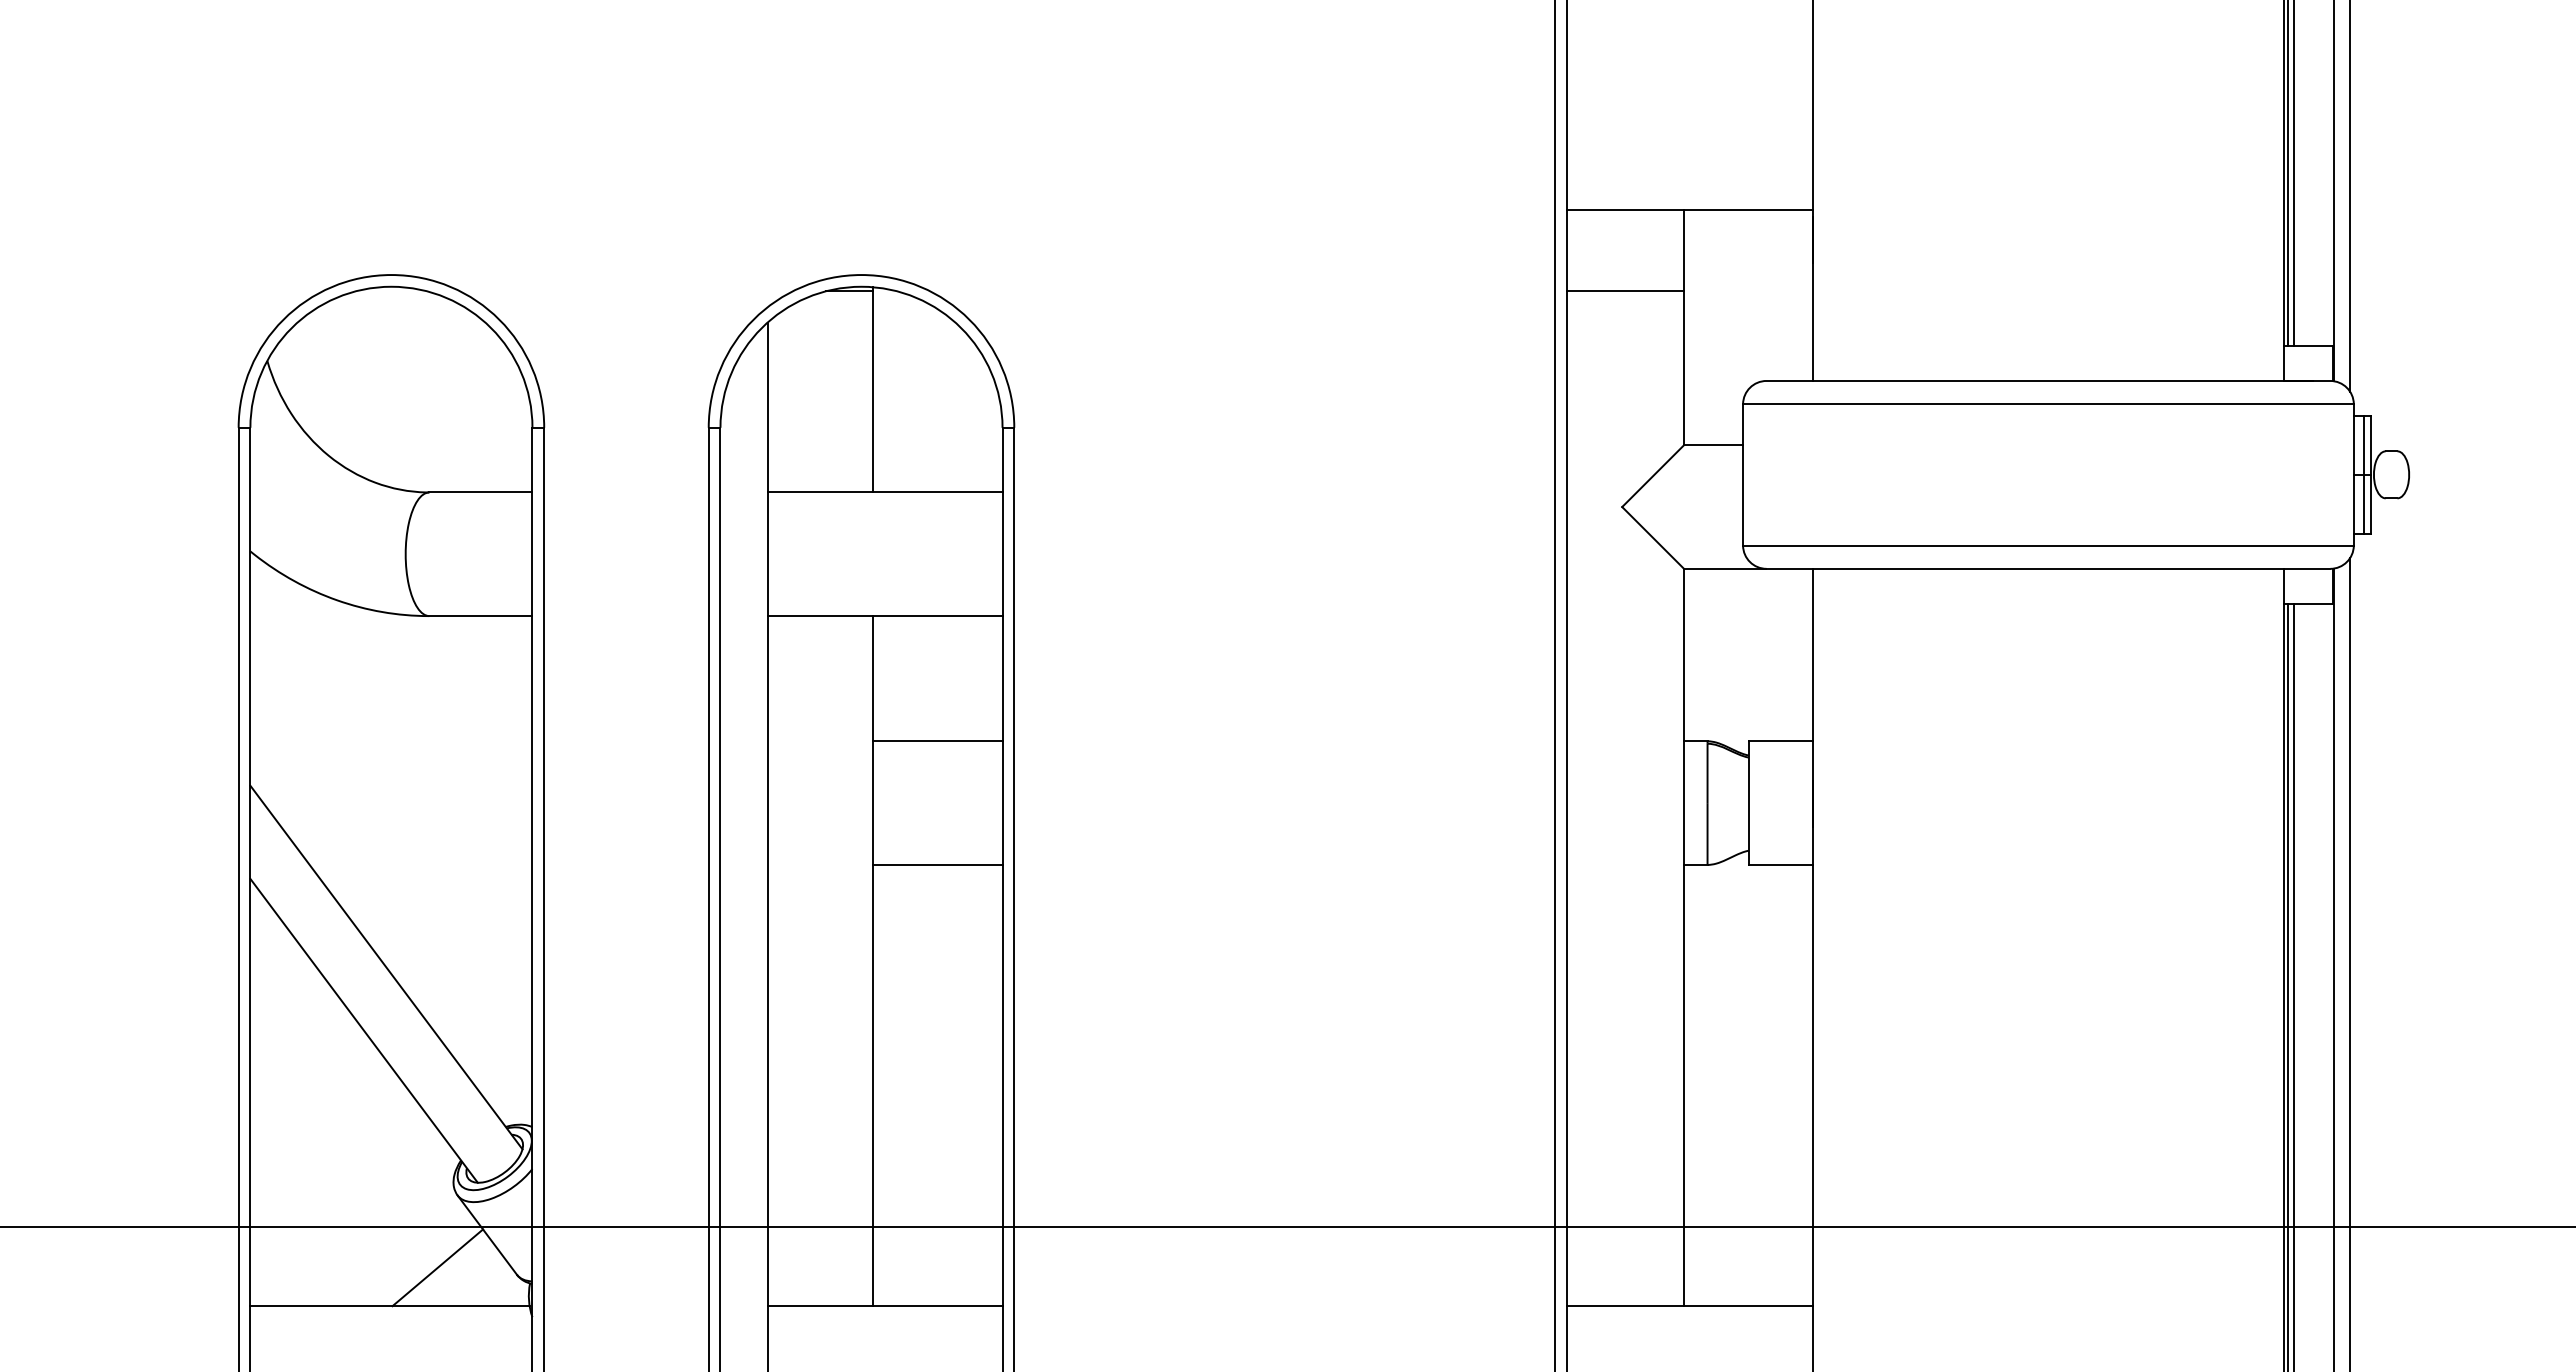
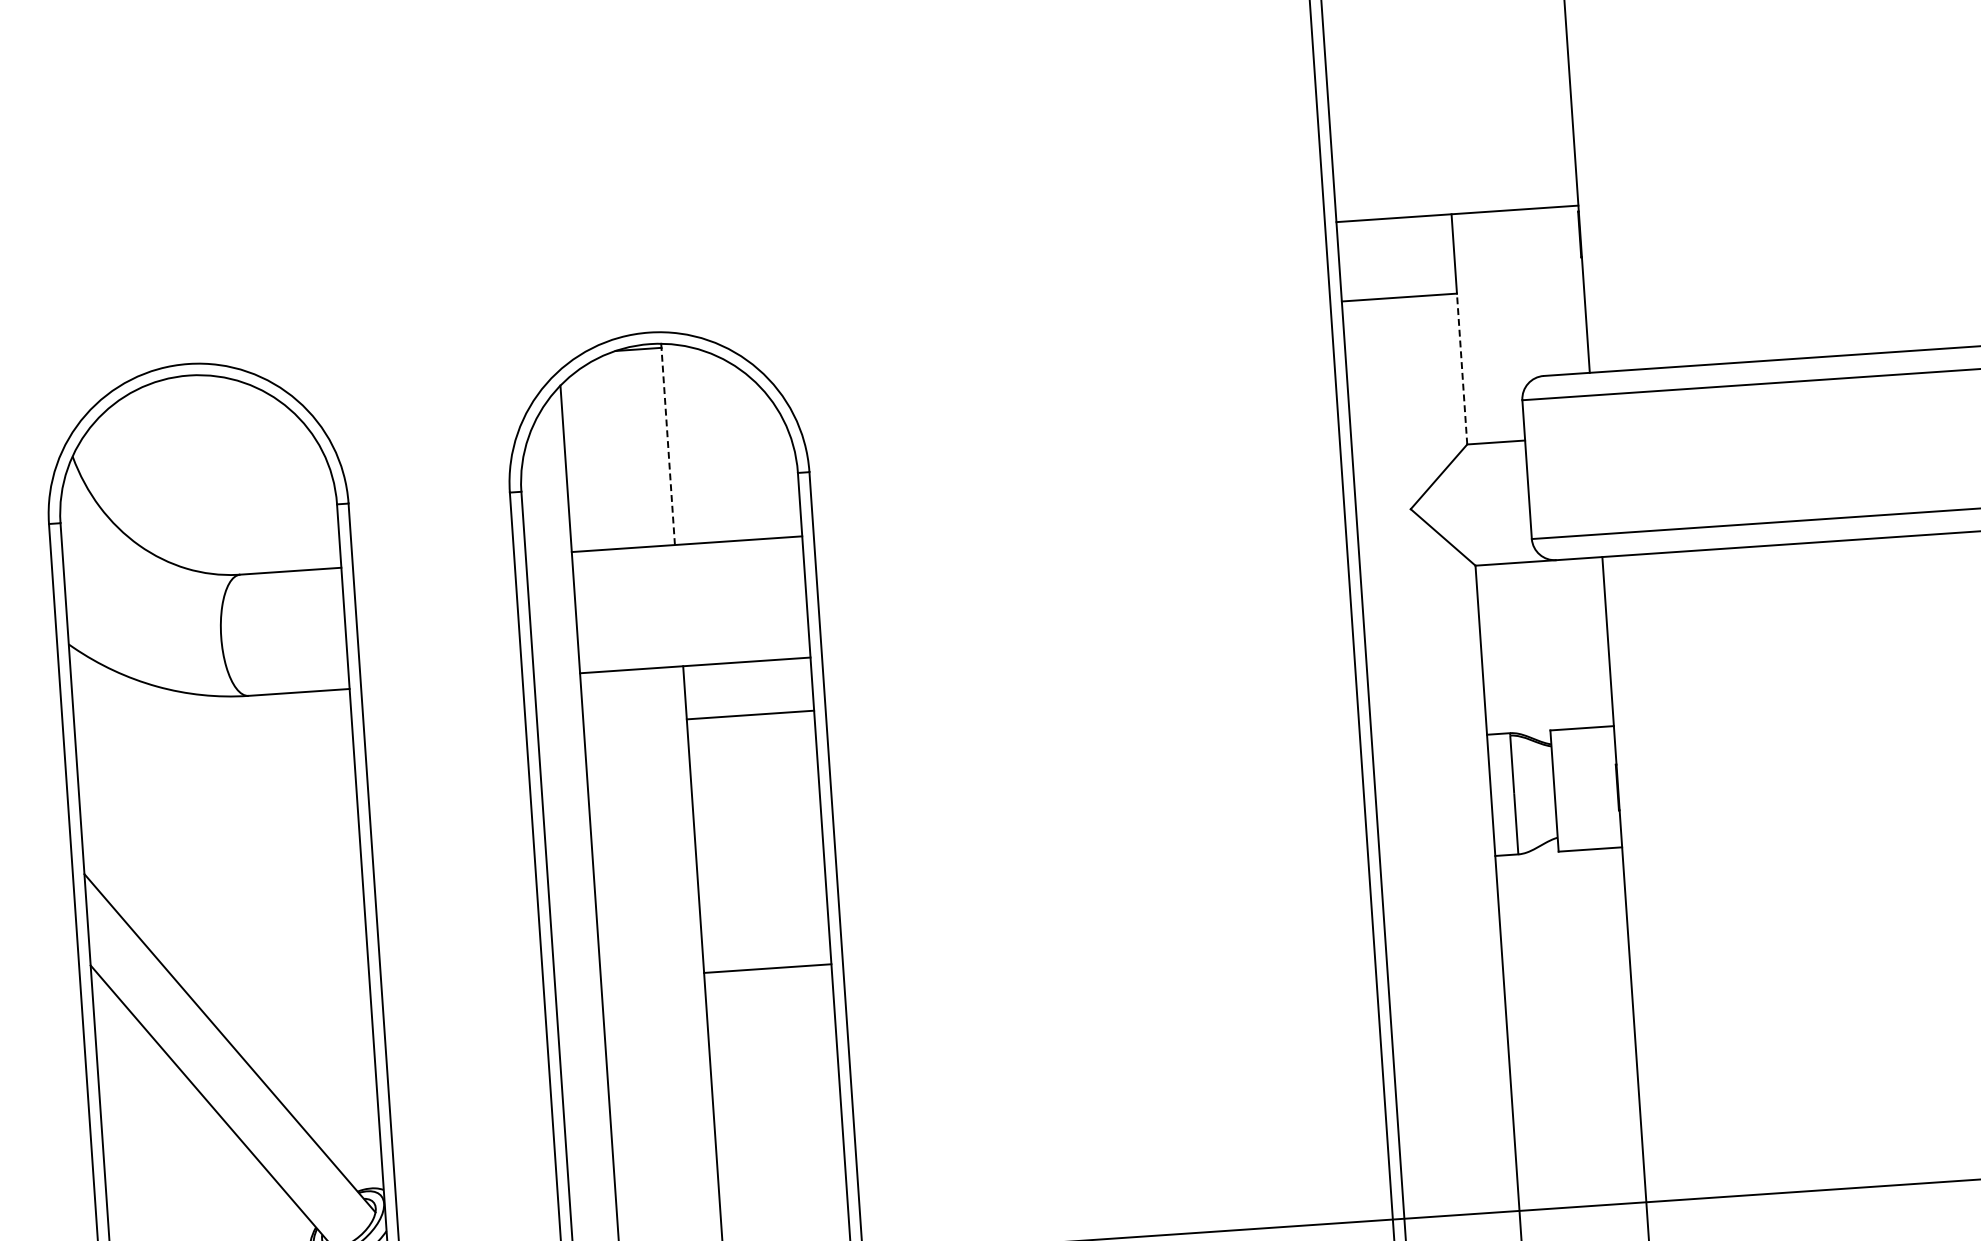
line: (1684, 368) -> (1462, 369), solid -> dashed
line: (872, 391) -> (668, 446), solid -> dashed
line: (937, 741) -> (750, 715), moved
line: (937, 864) -> (767, 968), moved

